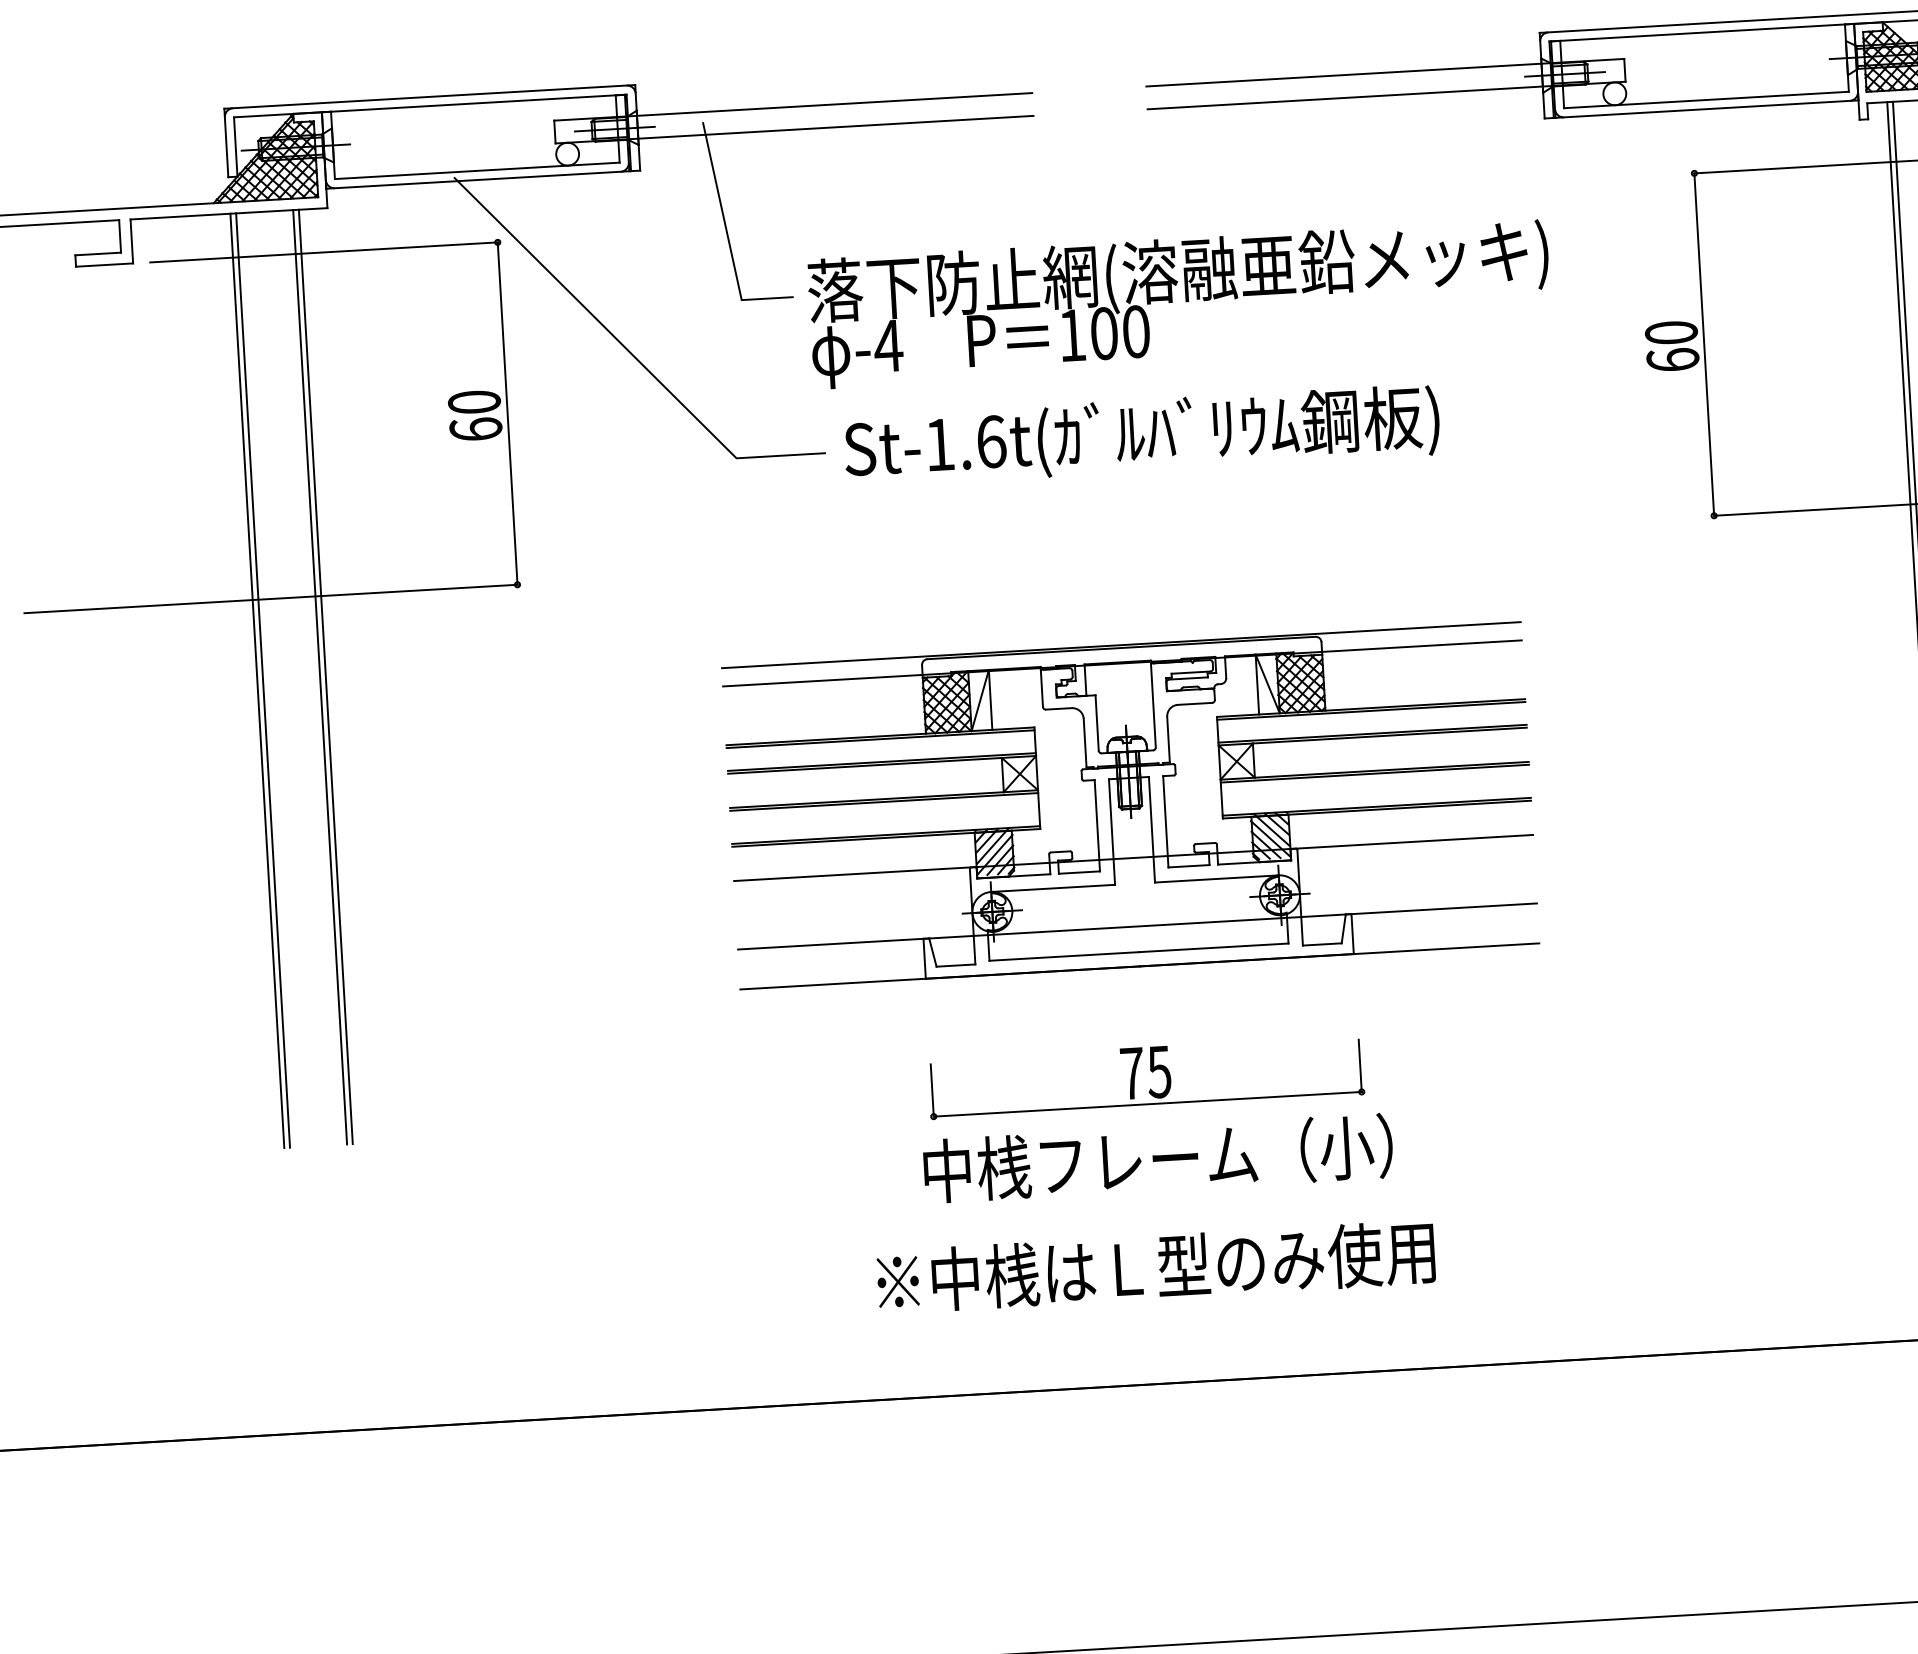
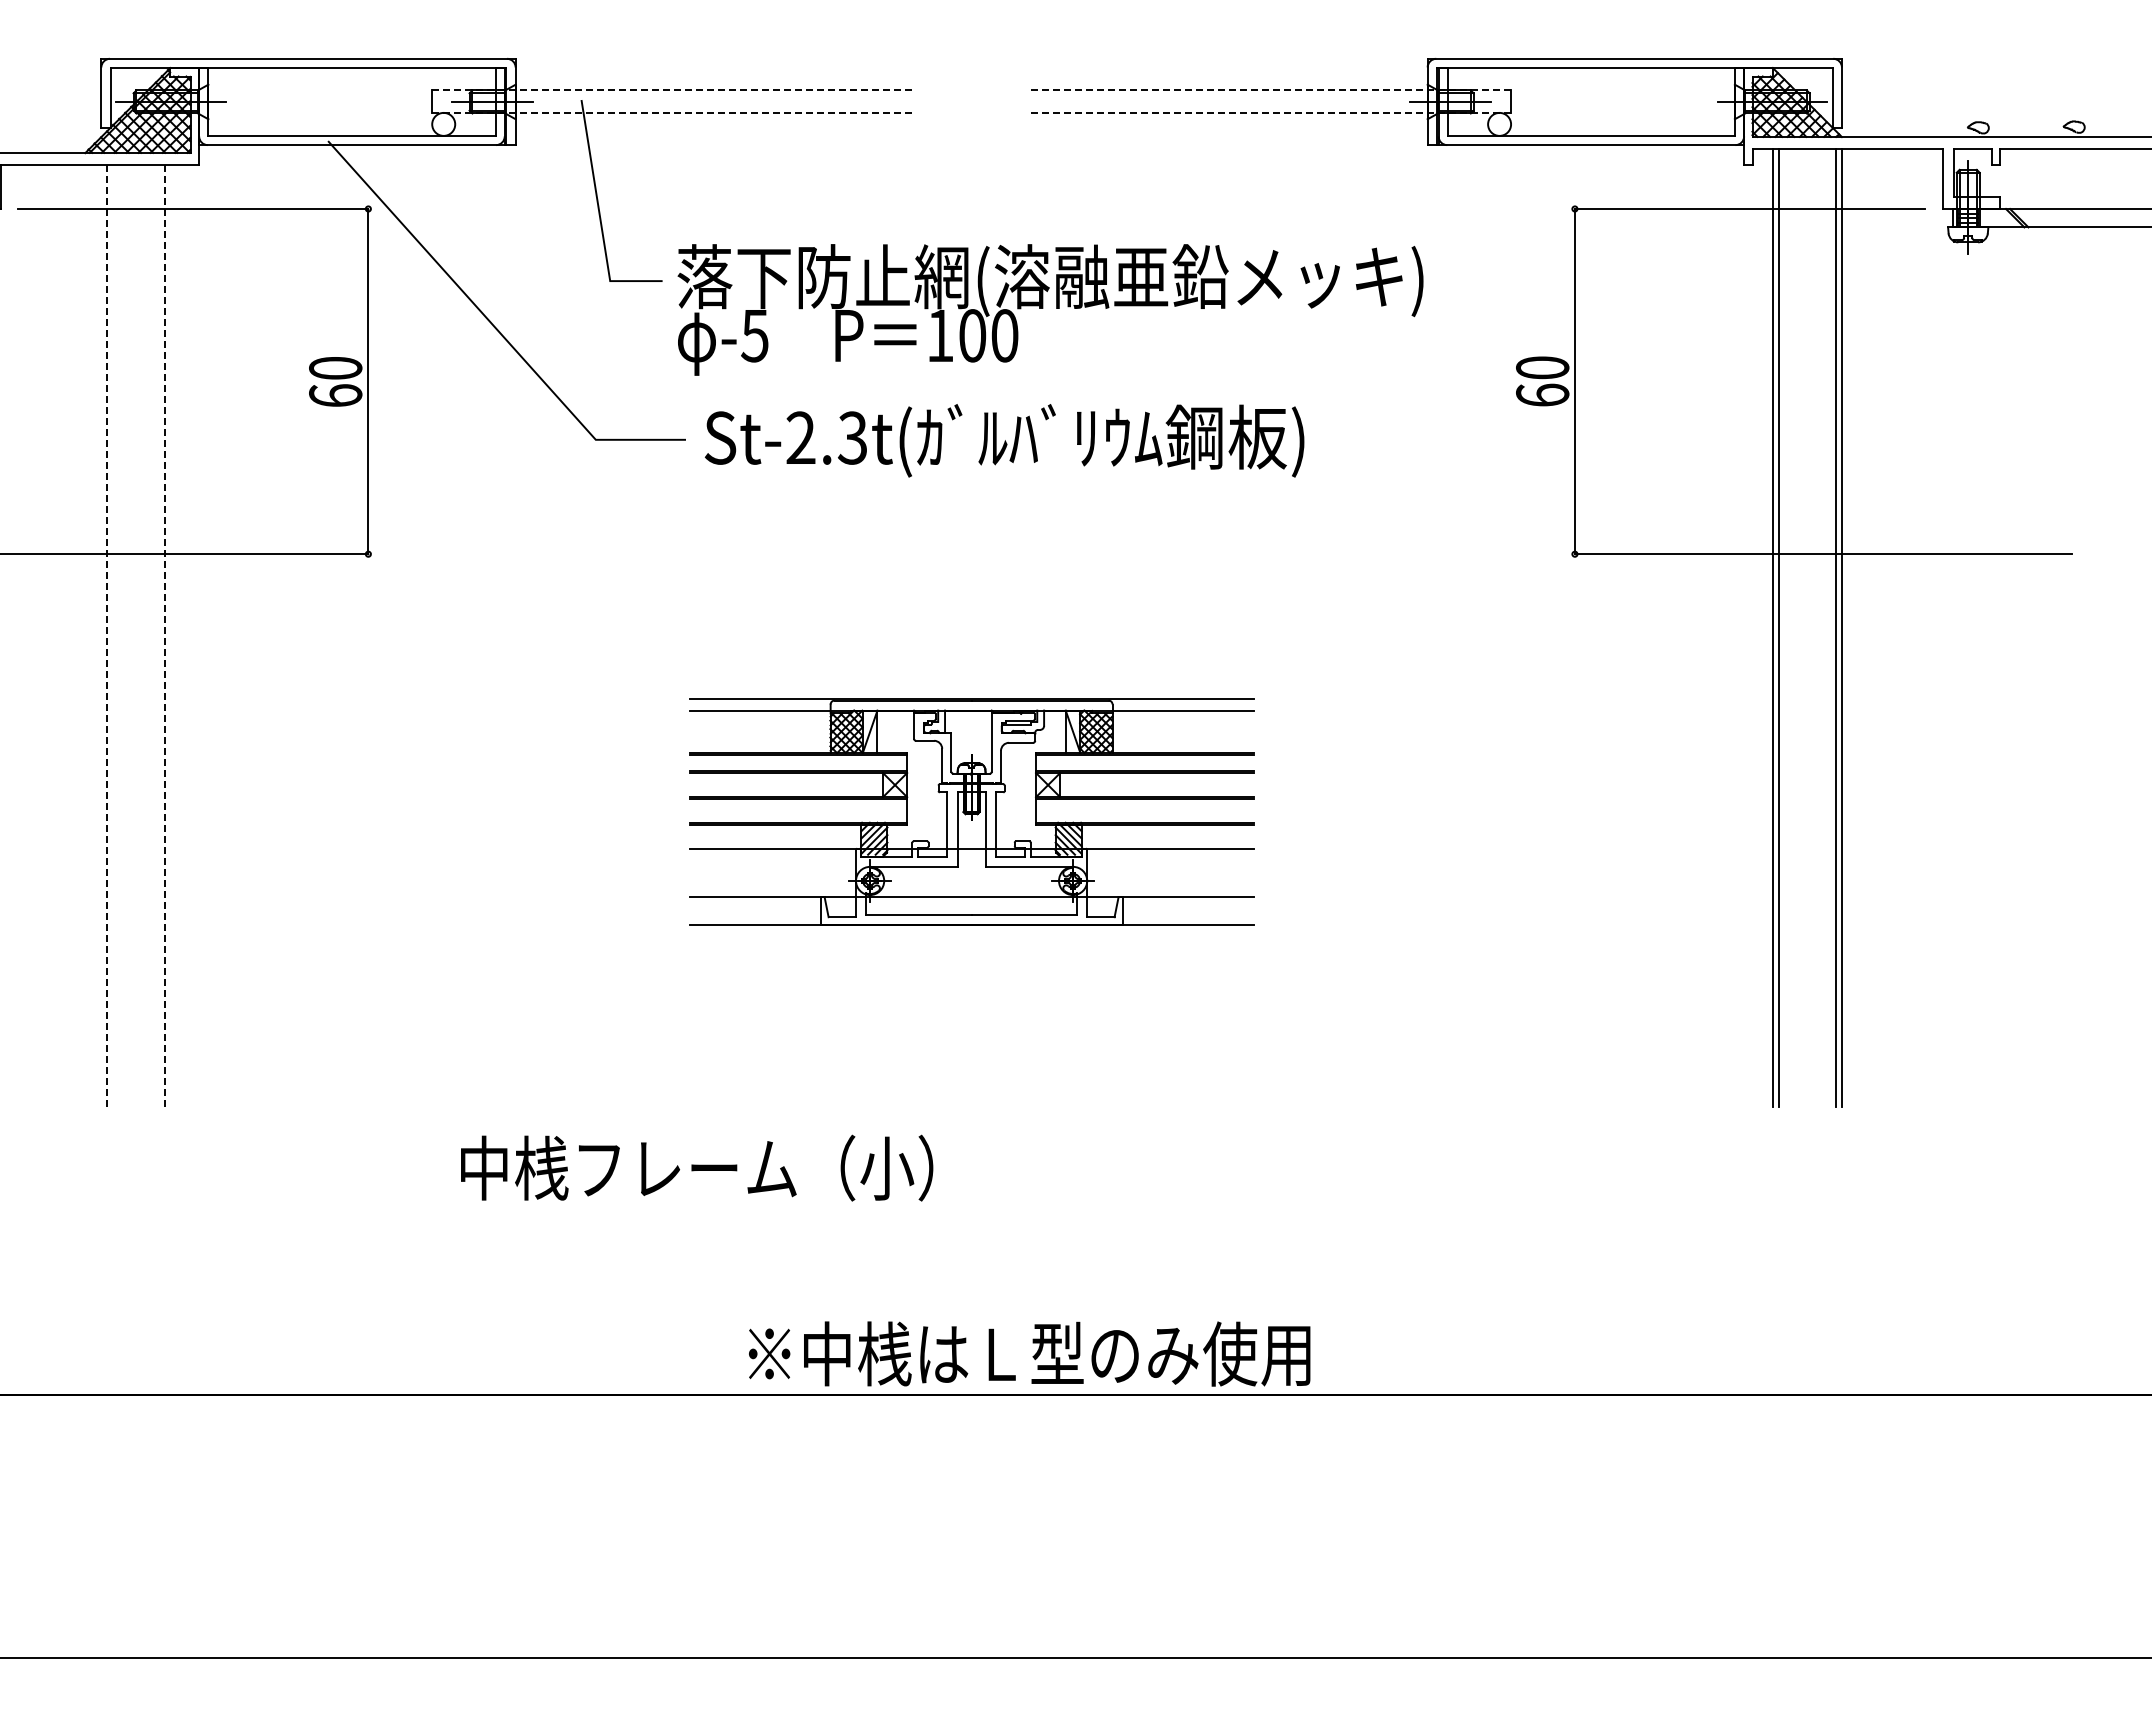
line: (1385, 72) -> (1270, 89), solid -> dashed
line: (1386, 95) -> (1270, 112), solid -> dashed
line: (793, 106) -> (673, 89), solid -> dashed
line: (794, 129) -> (673, 112), solid -> dashed
text: (887, 346) -> (754, 336), -4 -> -5
text: (965, 442) -> (826, 437), St-1.6t( -> St-2.3t(
line: (325, 676) -> (170, 635), removed
line: (319, 677) -> (164, 635), solid -> dashed
line: (257, 680) -> (101, 635), removed
line: (263, 680) -> (107, 635), solid -> dashed
part: (1130, 805) -> (971, 811), size x0.7
part: (1150, 1070) -> (976, 1079), removed
text: (1158, 1158) -> (697, 1167), moved
text: (1155, 1266) -> (1029, 1353), moved

